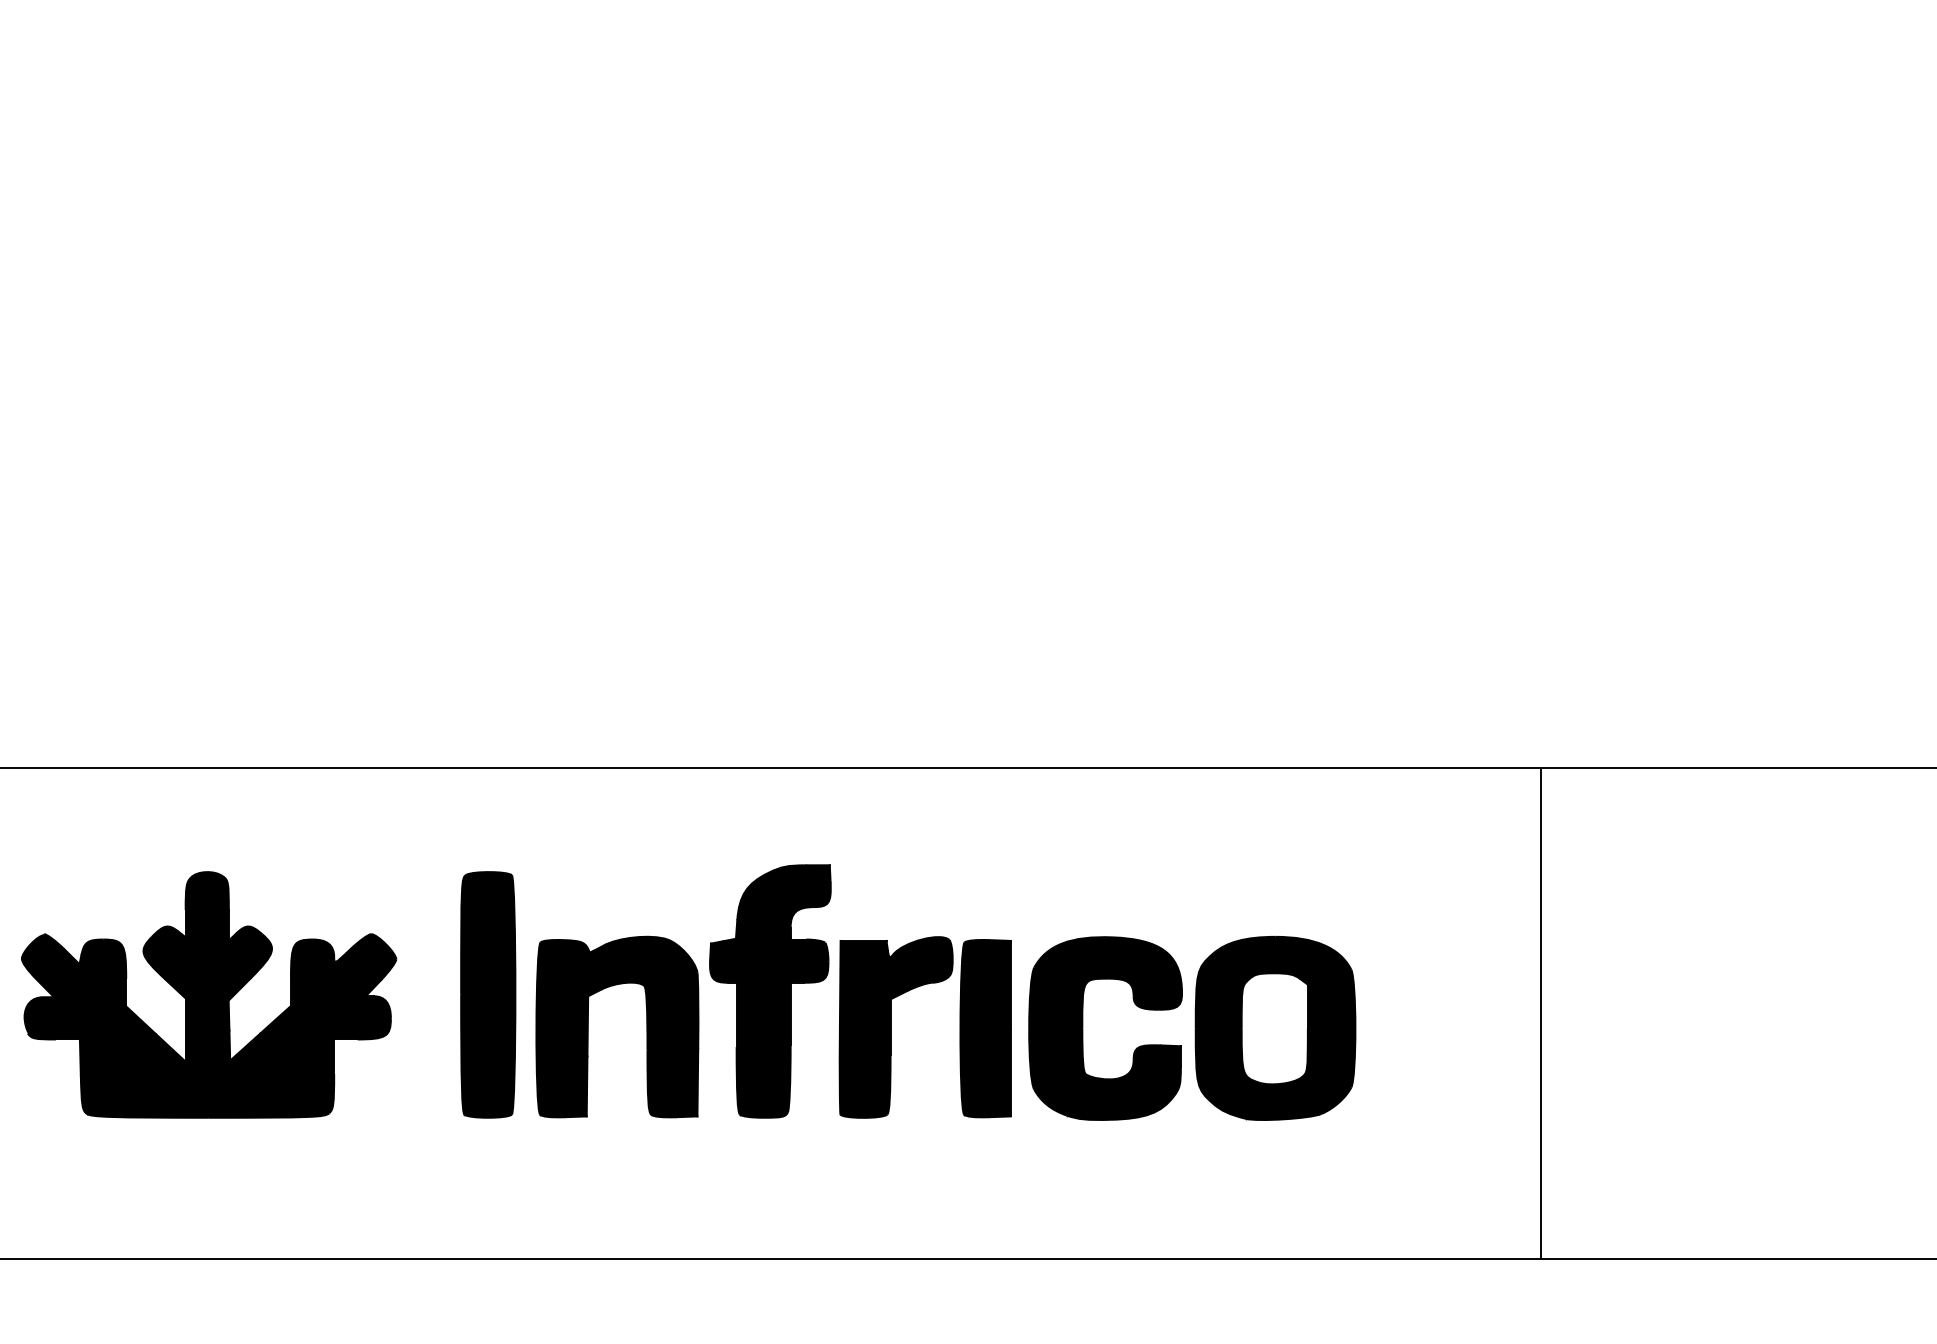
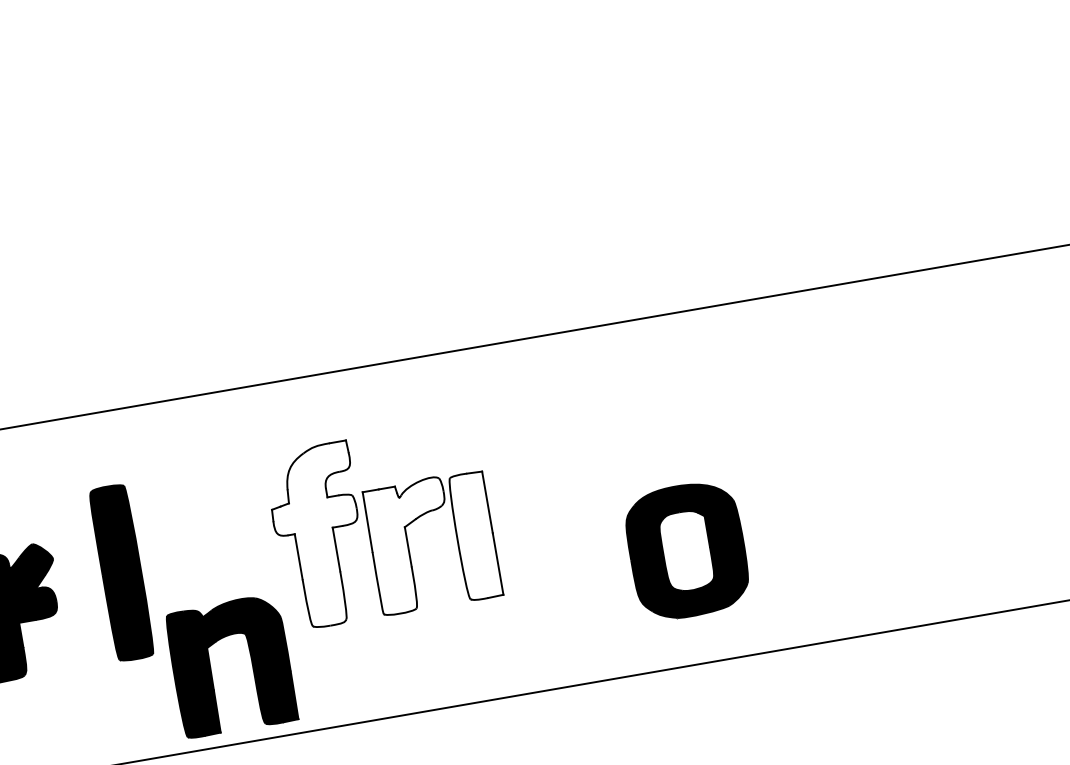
fill: (770, 991) -> (319, 536), removed
line: (1541, 1013) -> (863, 458), removed
part: (588, 1026) -> (211, 669), moved
fill: (895, 1027) -> (411, 546), removed
fill: (985, 1028) -> (475, 536), removed
part: (1083, 1028) -> (543, 524), removed
part: (1275, 1028) -> (687, 550), moved

